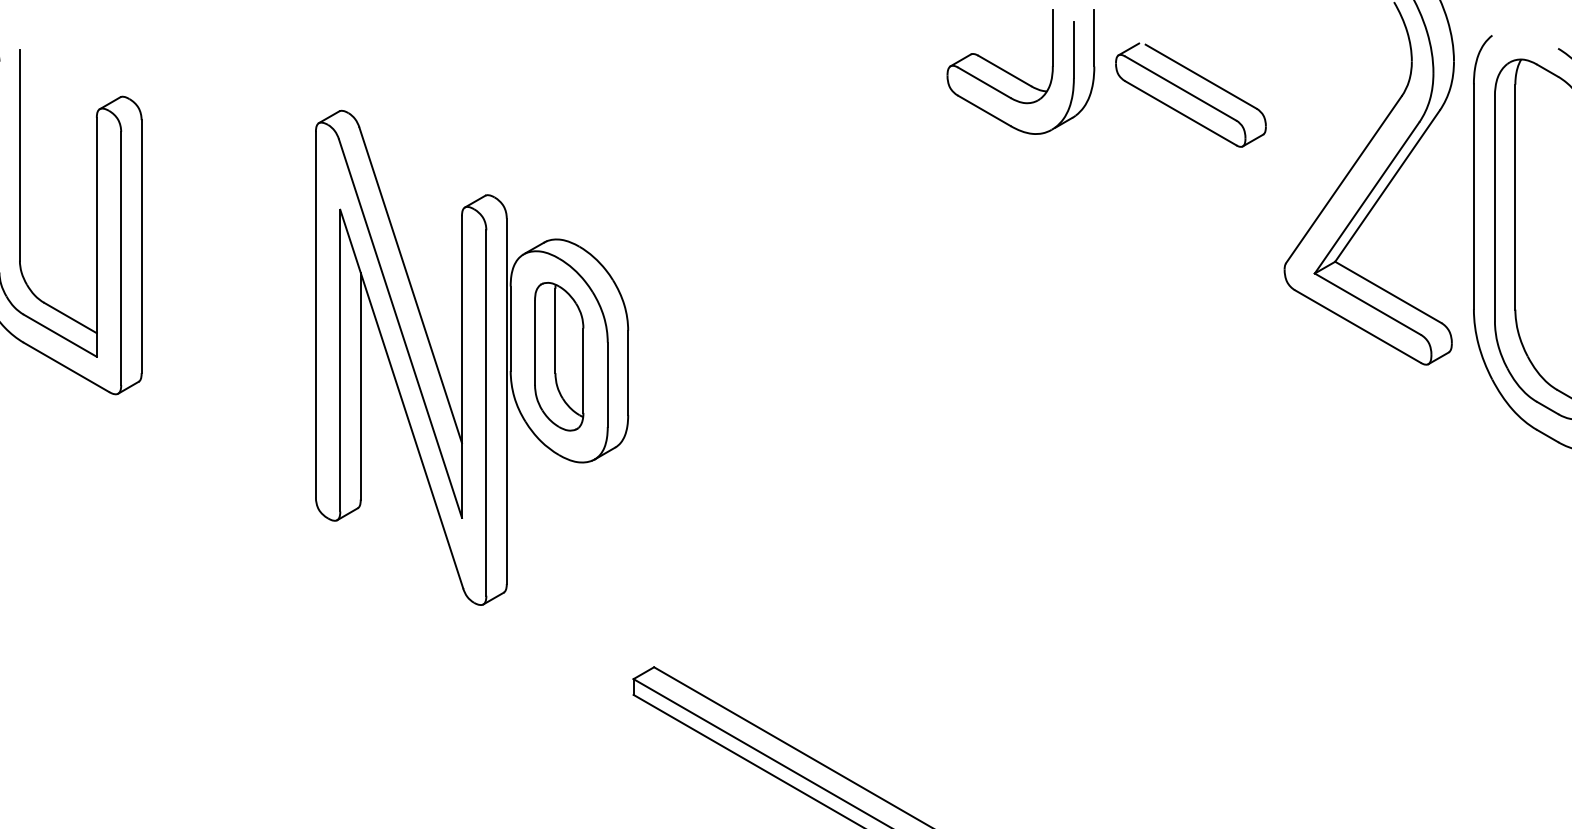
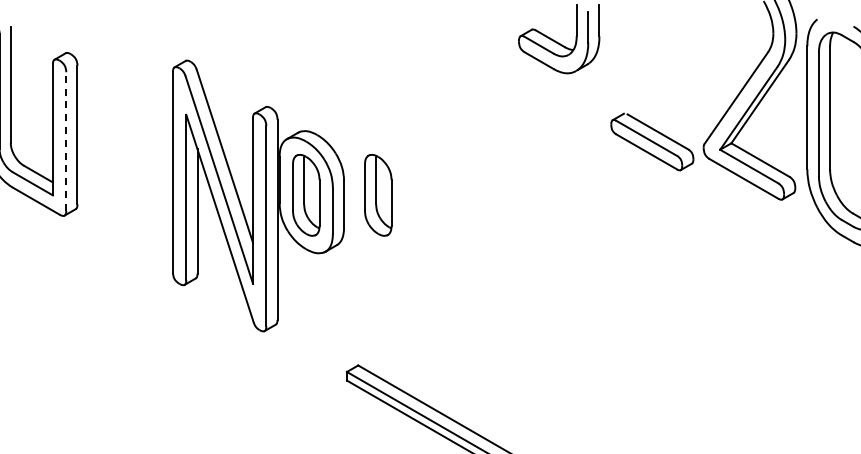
part: (1191, 94) -> (652, 141), moved
line: (121, 258) -> (66, 141), solid -> dashed
part: (691, 357) -> (378, 195), added

